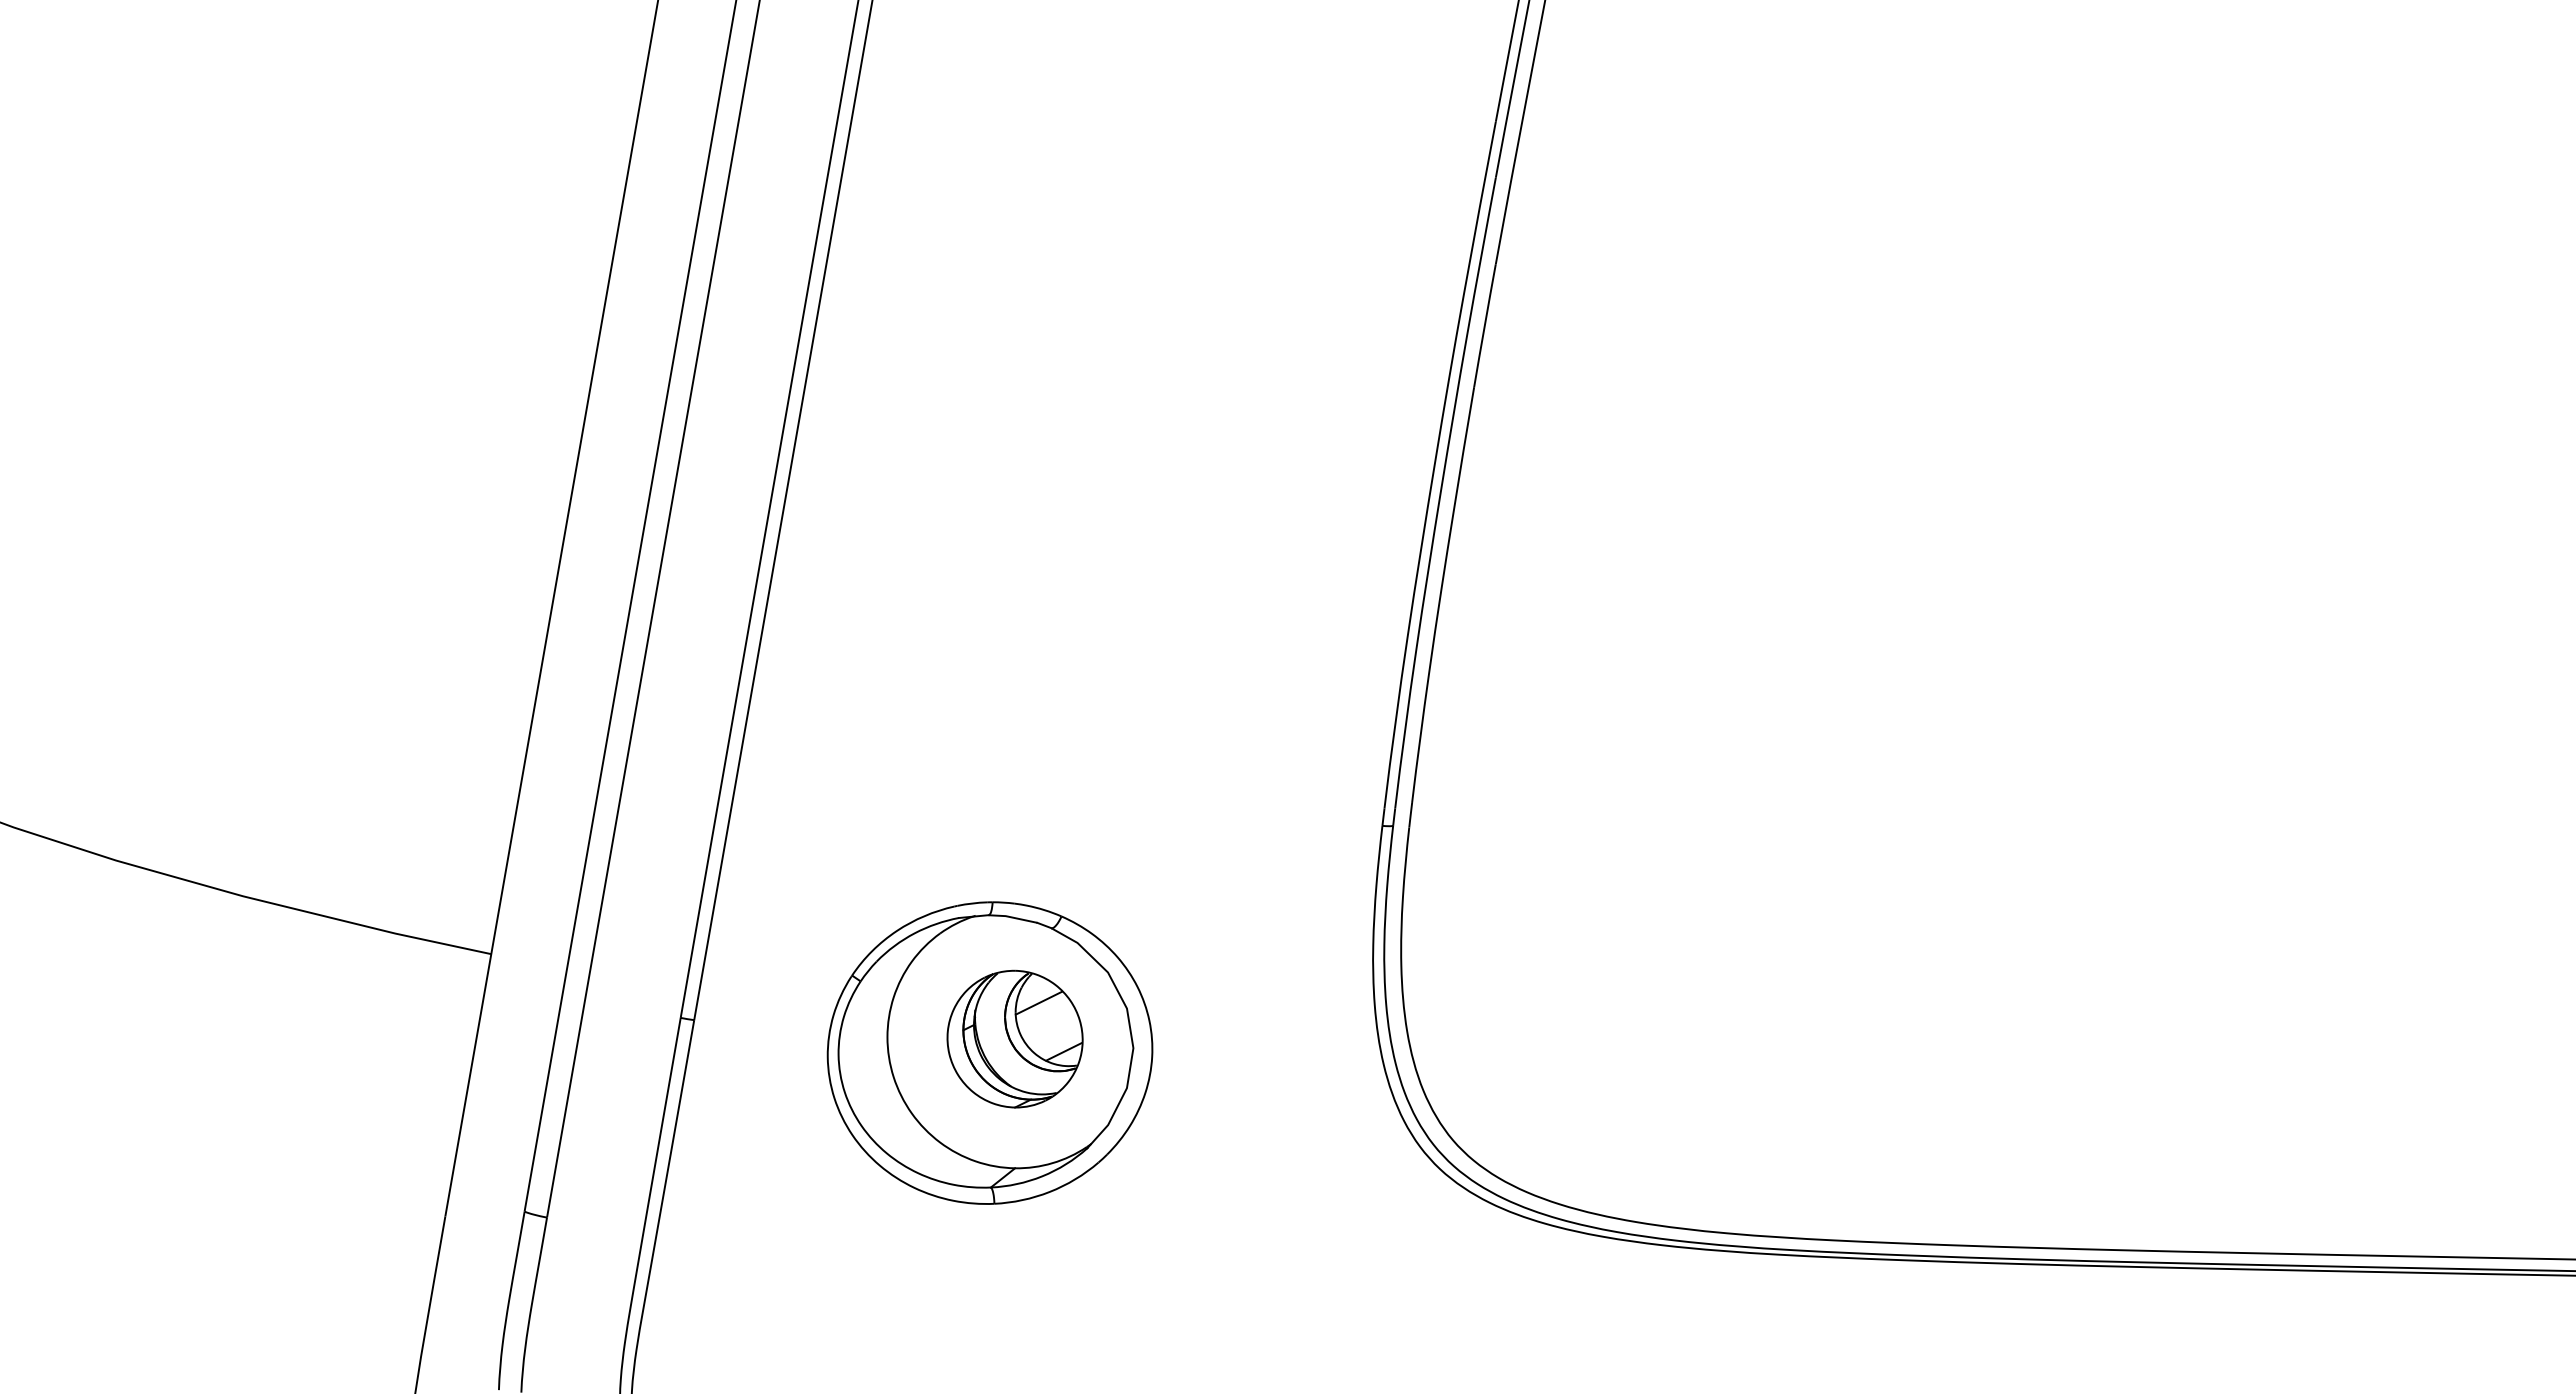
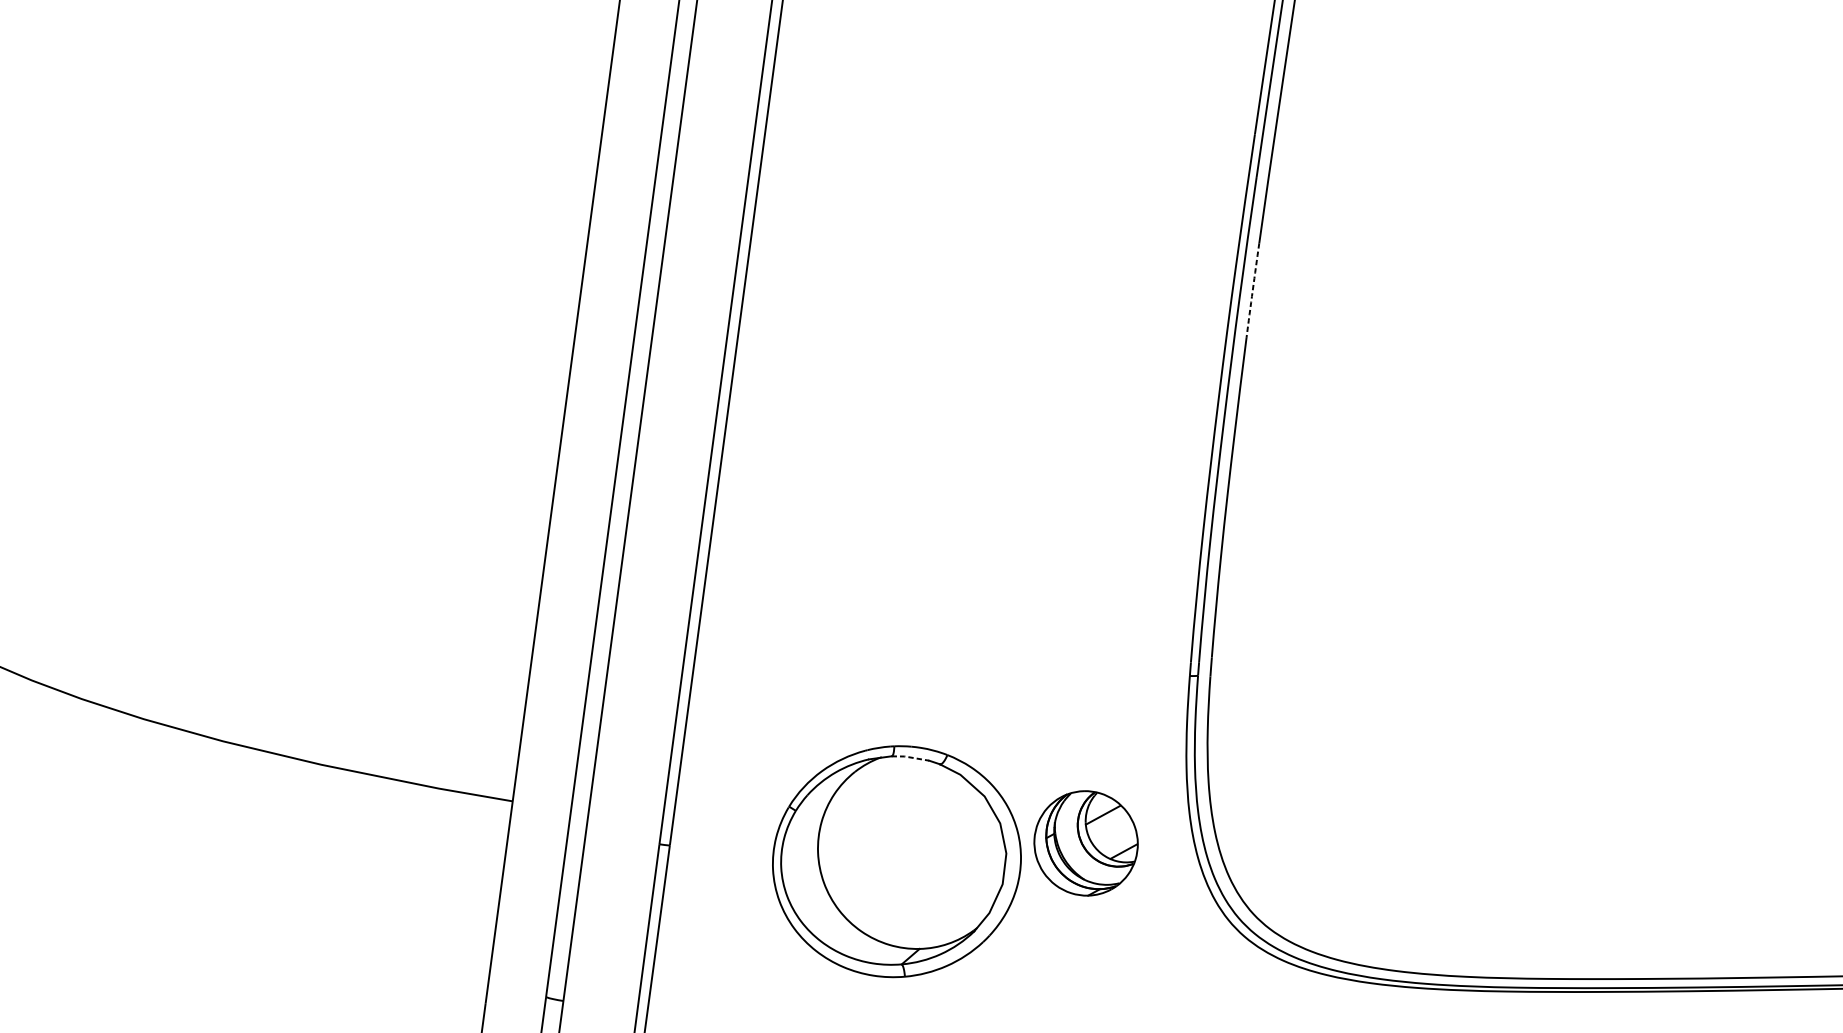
arc: (1484, 325) -> (1252, 290), solid -> dashed
line: (1012, 917) -> (909, 757), solid -> dashed
part: (1014, 1038) -> (1085, 842), moved

